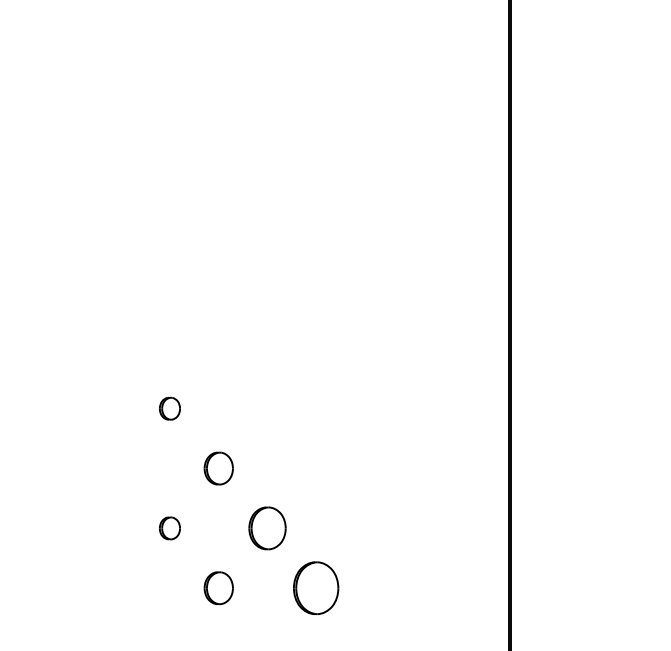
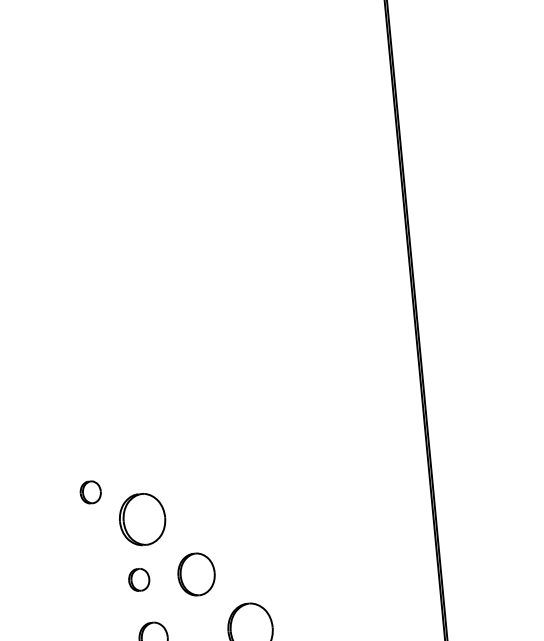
part: (169, 408) -> (90, 492), moved
part: (218, 468) -> (142, 519), size x1.6
part: (169, 528) -> (138, 580), moved

